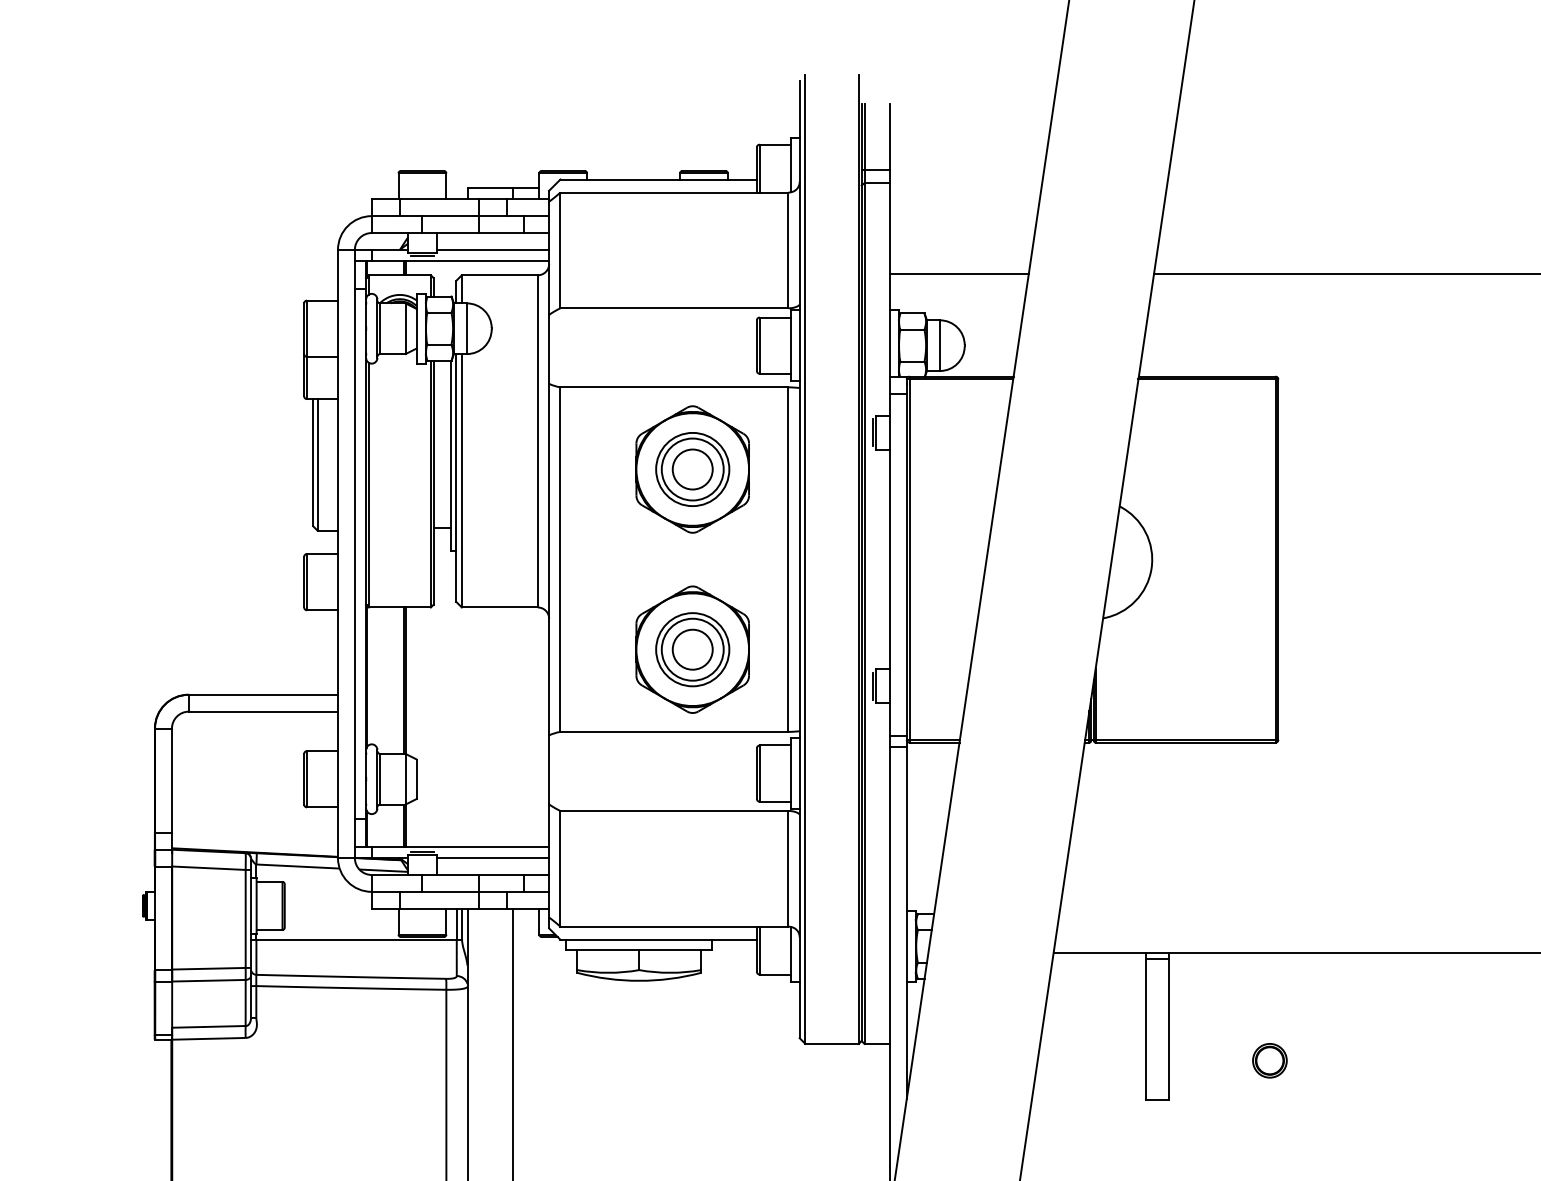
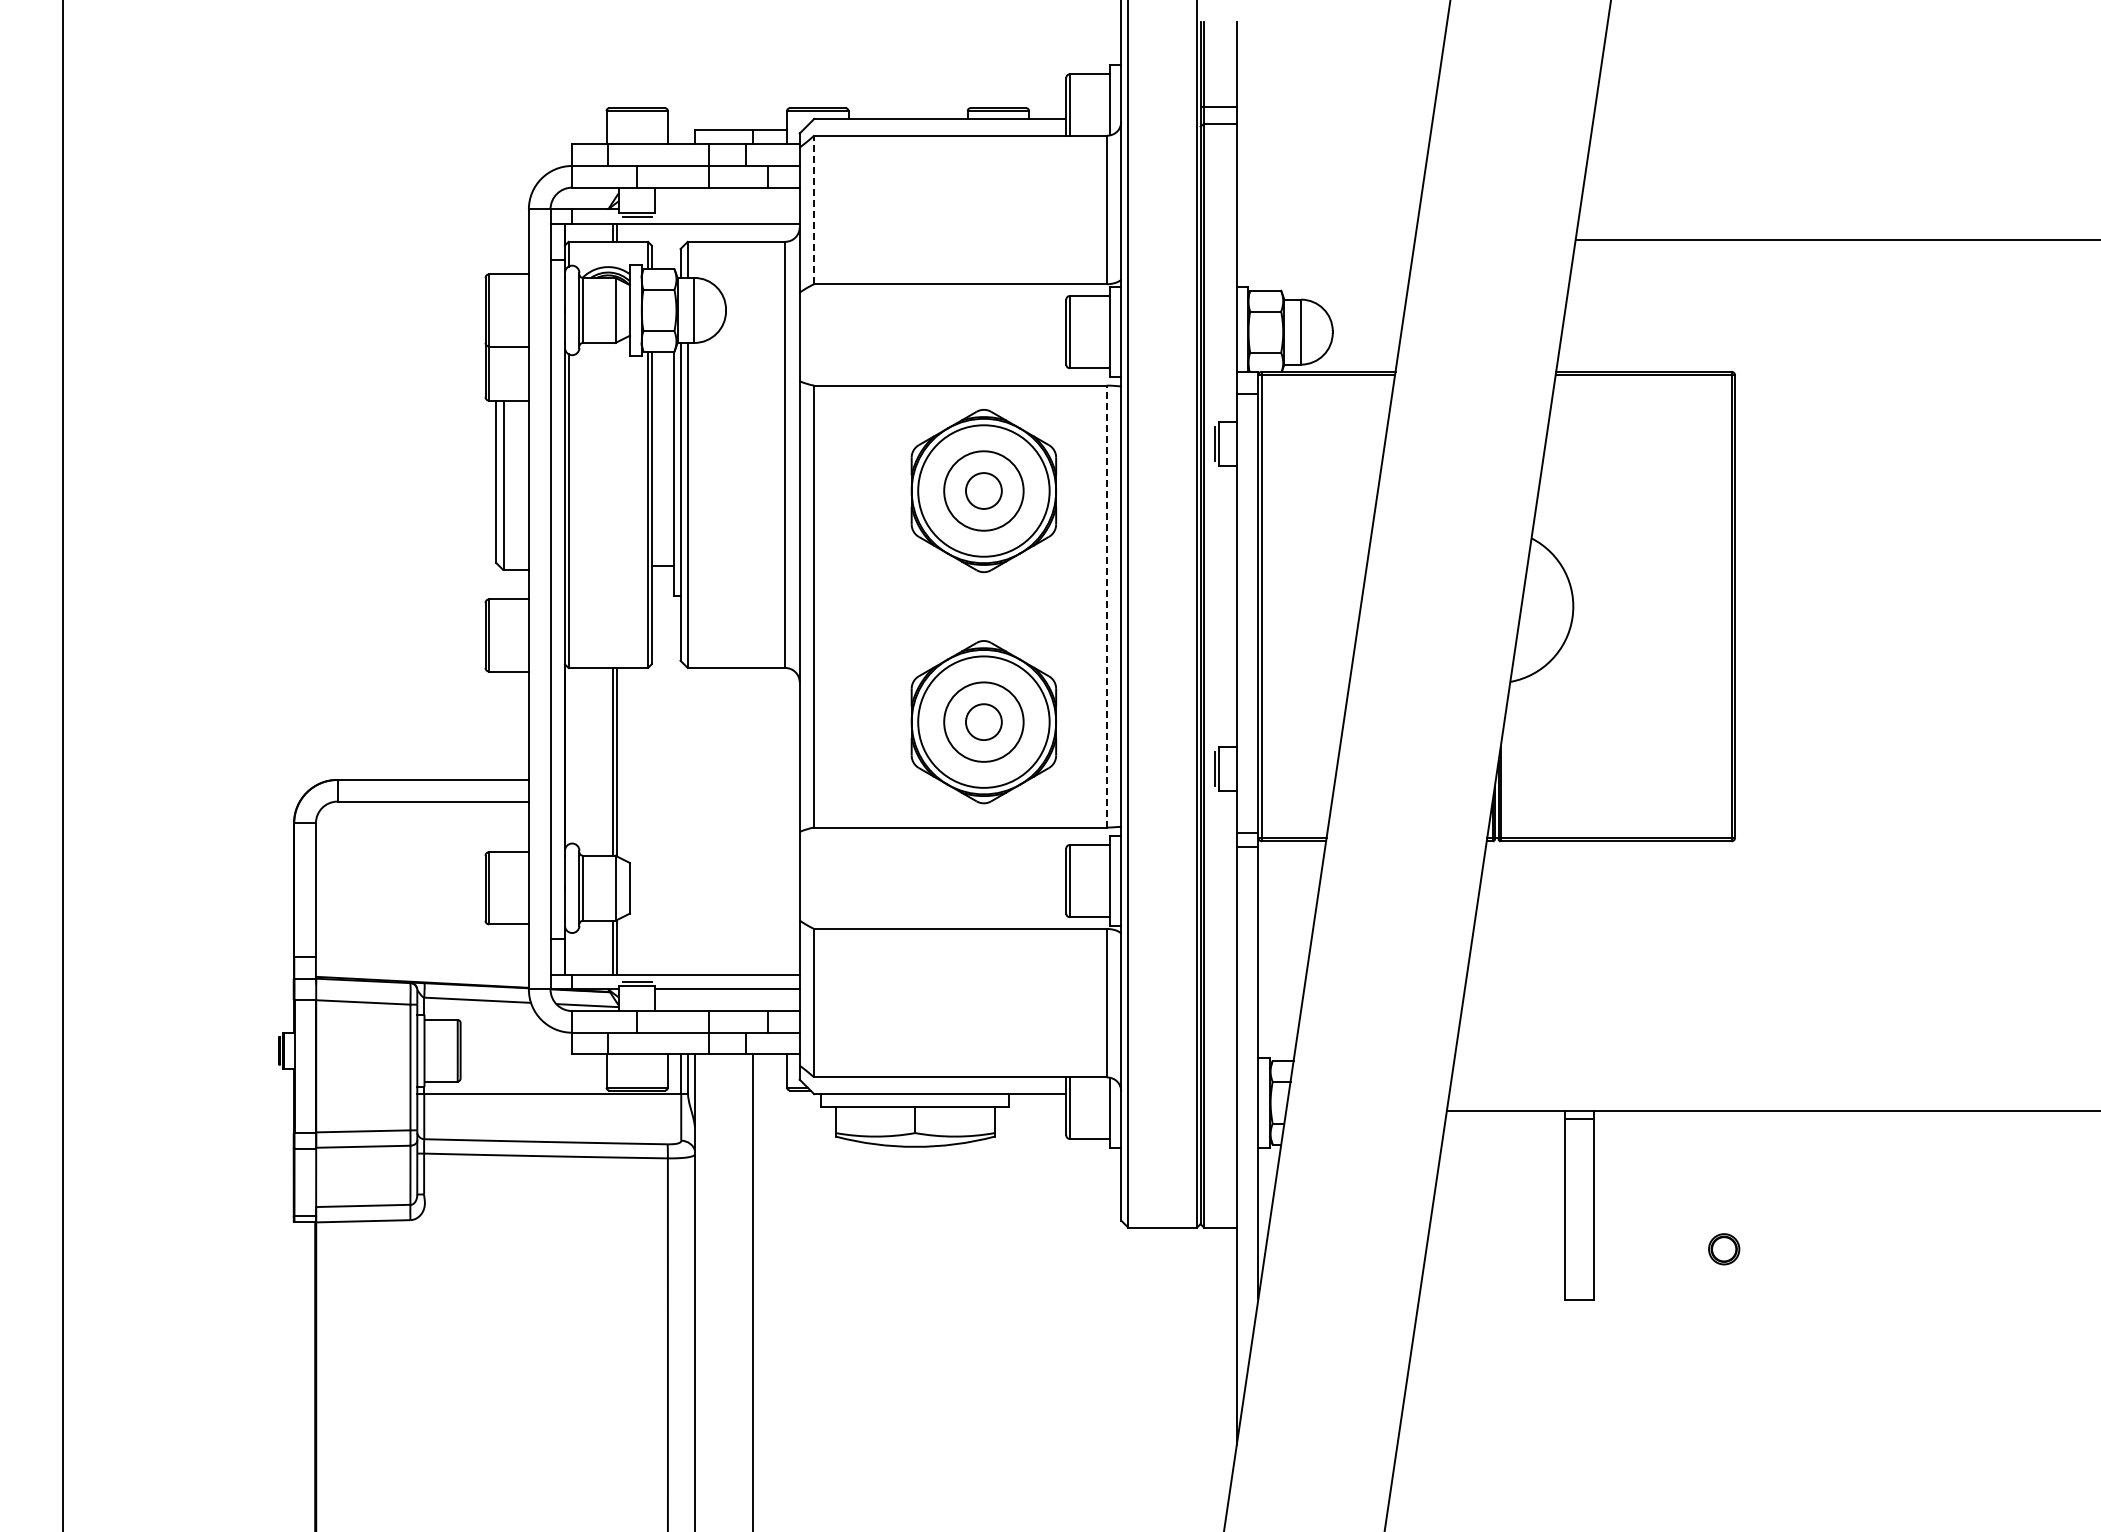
line: (492, 250) -> (727, 209), removed
line: (560, 250) -> (814, 209), solid -> dashed
line: (959, 274) -> (1325, 240), removed
circle: (692, 469) -> (983, 490), size x0.7
circle: (692, 469) -> (983, 490), size x1.4
line: (788, 559) -> (1106, 606), solid -> dashed
circle: (692, 649) -> (983, 721), size x0.7
circle: (692, 649) -> (983, 722), size x1.4
part: (1269, 1060) -> (1723, 1248), size x0.7

